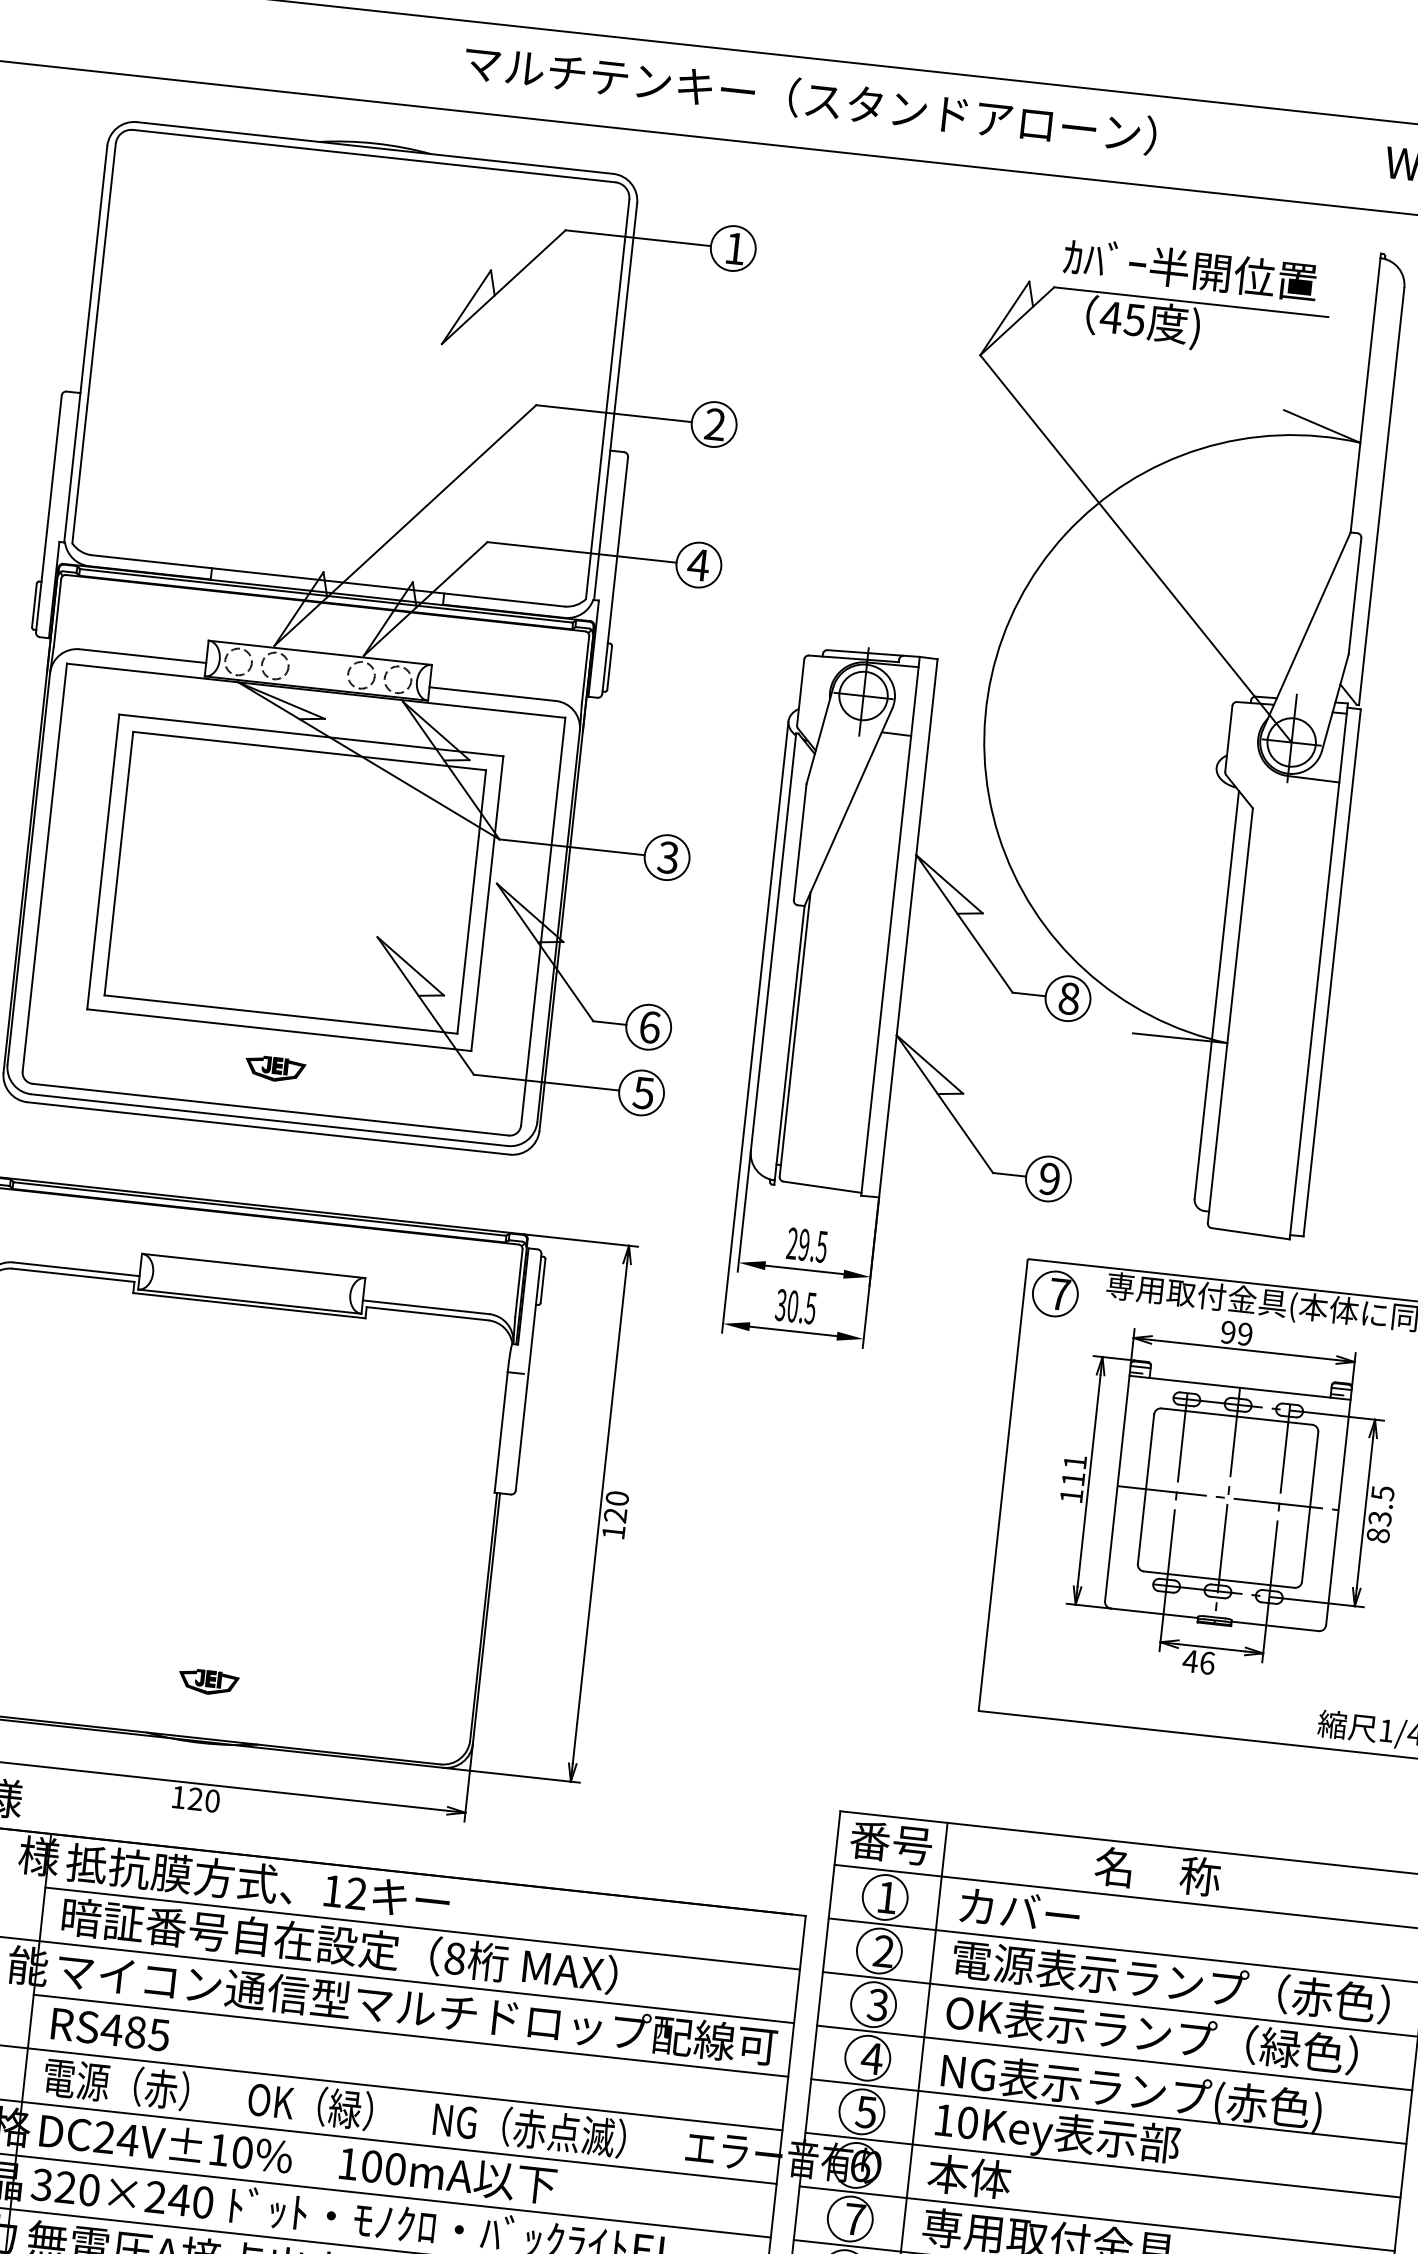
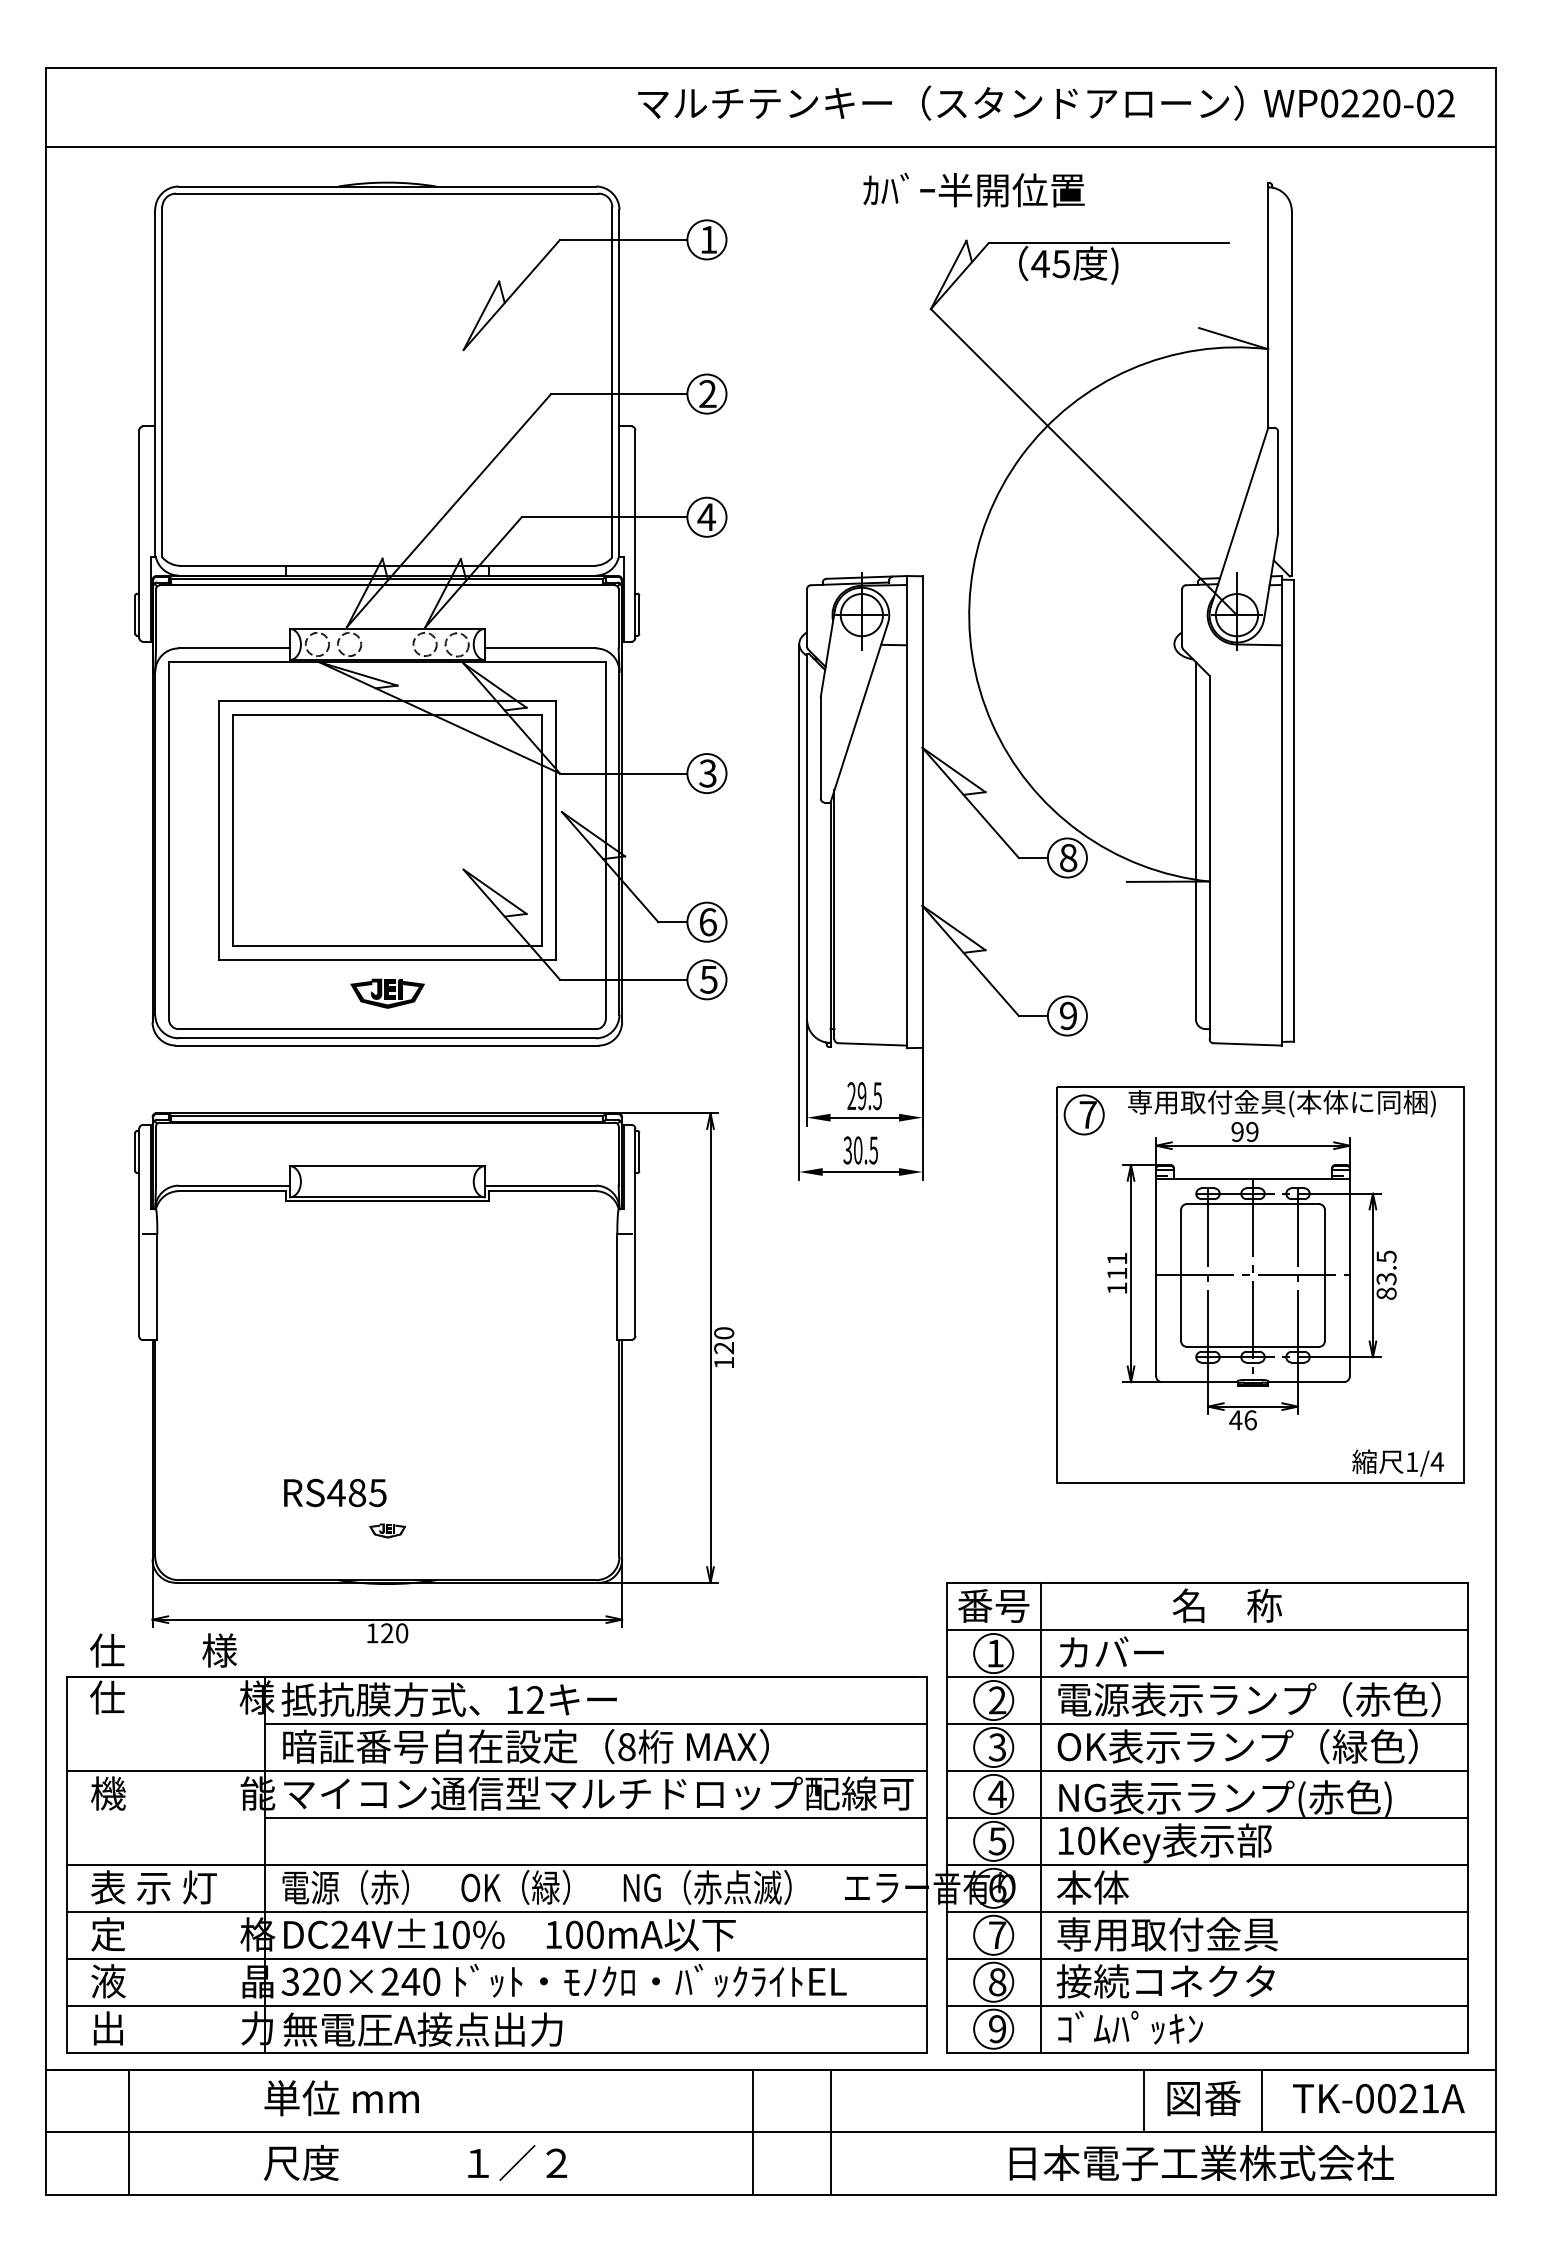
text: (810, 98) -> (940, 102), moved
text: (1190, 268) -> (973, 189), moved
part: (275, 1069) -> (387, 993), size x1.4
part: (208, 1681) -> (387, 1530), size x0.7
text: (110, 2029) -> (335, 1492), moved

